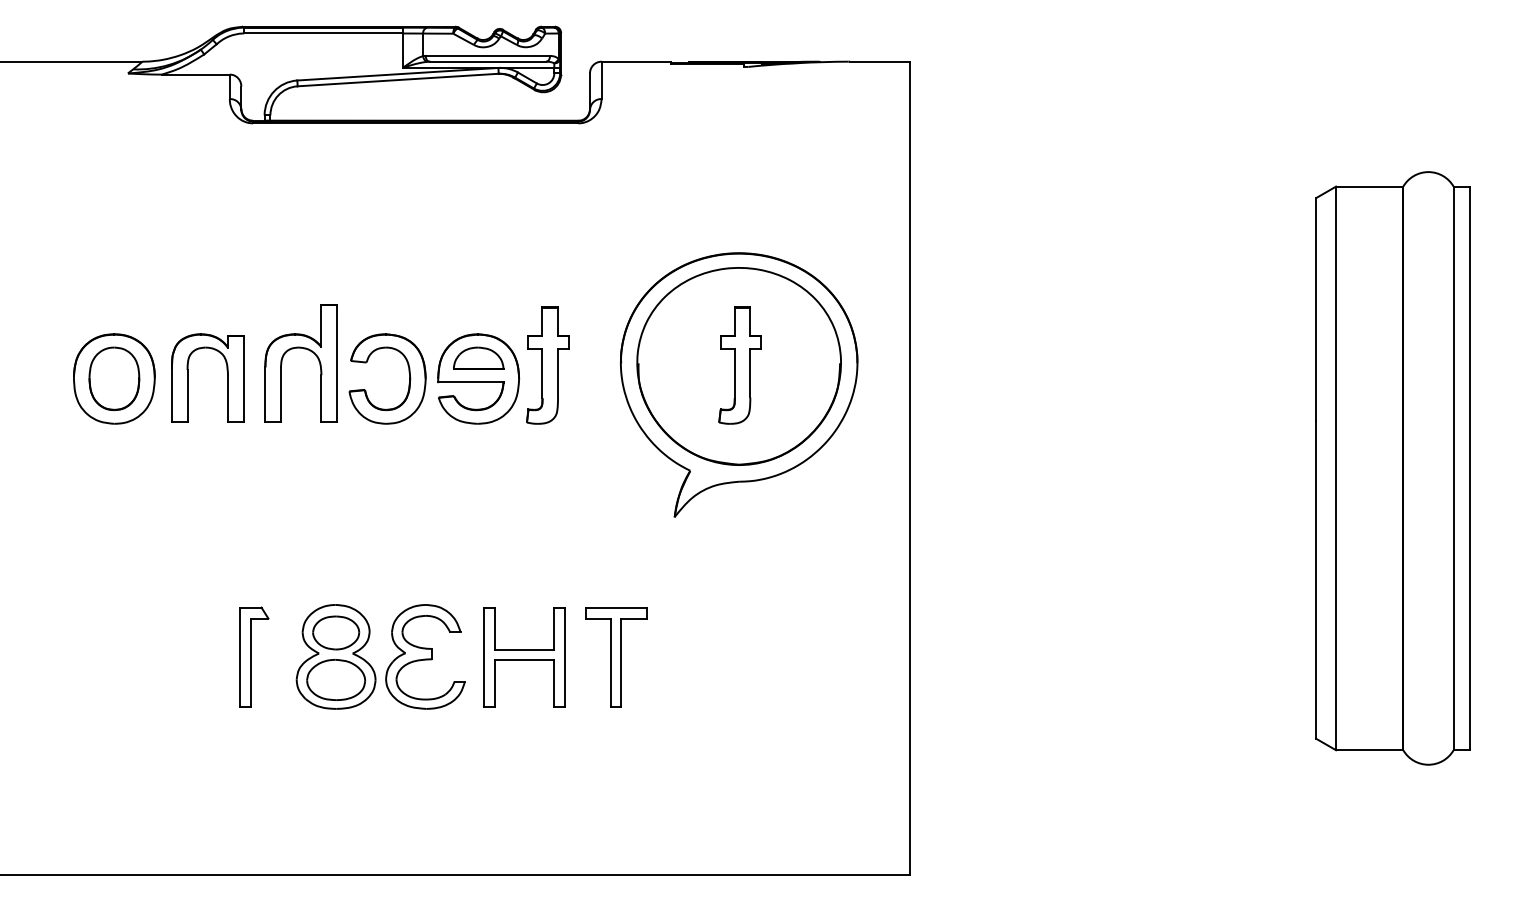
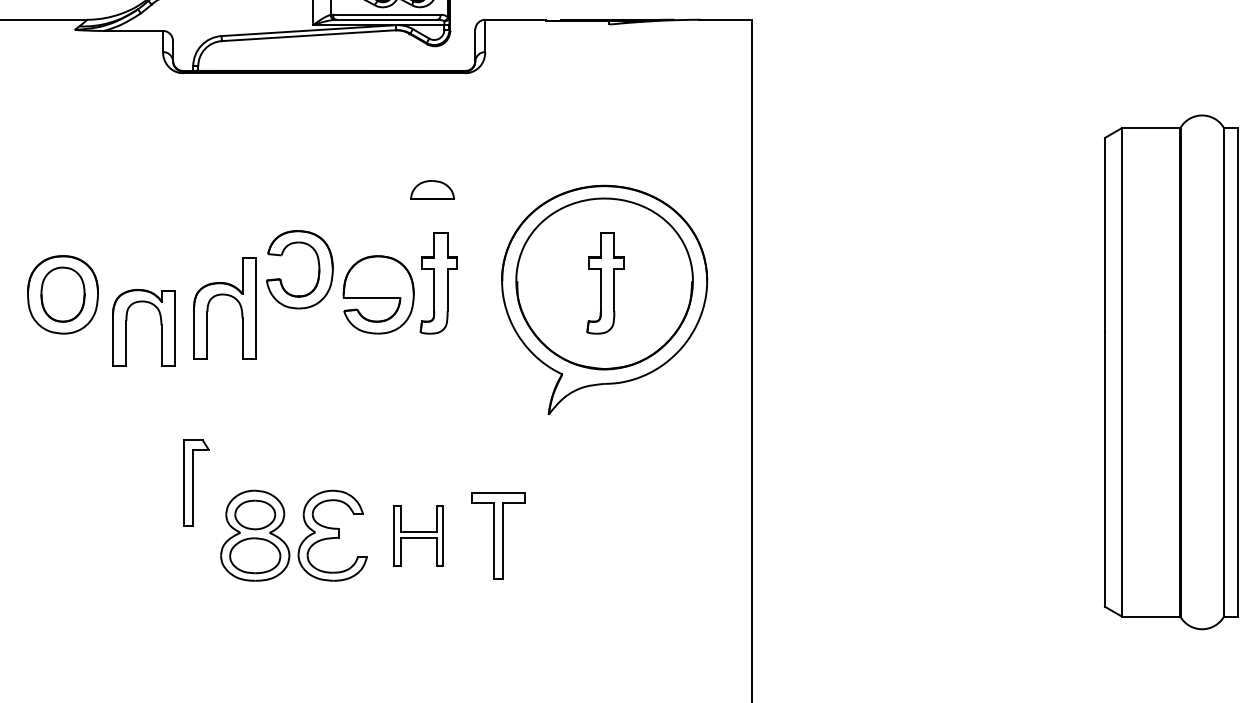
part: (304, 349) -> (227, 296), moved
part: (478, 357) -> (432, 189), moved
part: (408, 372) -> (317, 264), moved
part: (188, 377) -> (127, 327), moved
part: (254, 656) -> (196, 482), moved
part: (524, 657) -> (418, 536), size x0.7

